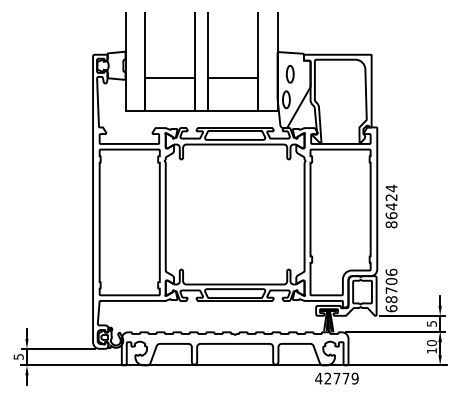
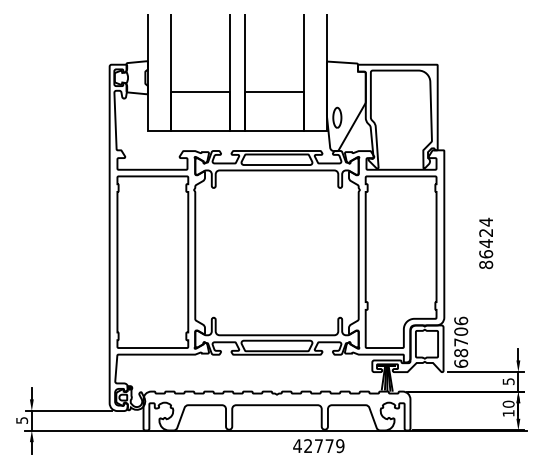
part: (289, 74) -> (341, 87), removed
text: (391, 206) -> (486, 243), moved
text: (336, 378) -> (318, 446), moved

